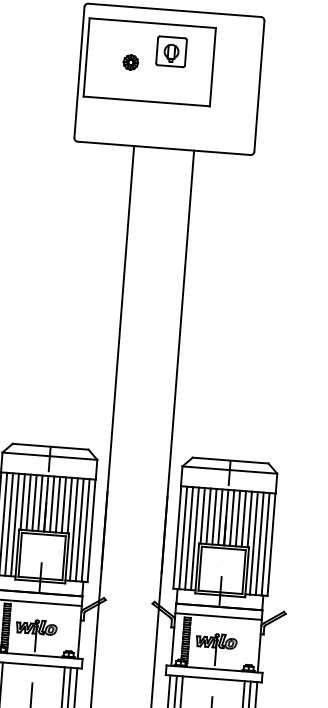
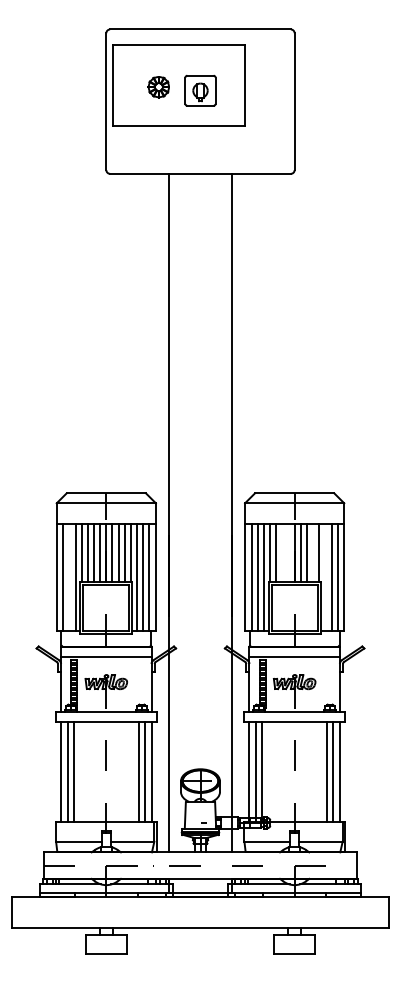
part: (171, 51) -> (200, 90), moved
part: (131, 62) -> (159, 87), size x1.4
line: (214, 517) -> (282, 553), removed
line: (220, 517) -> (288, 553), removed
line: (244, 519) -> (313, 553), removed
line: (9, 524) -> (69, 577), removed
line: (253, 543) -> (325, 577), removed

